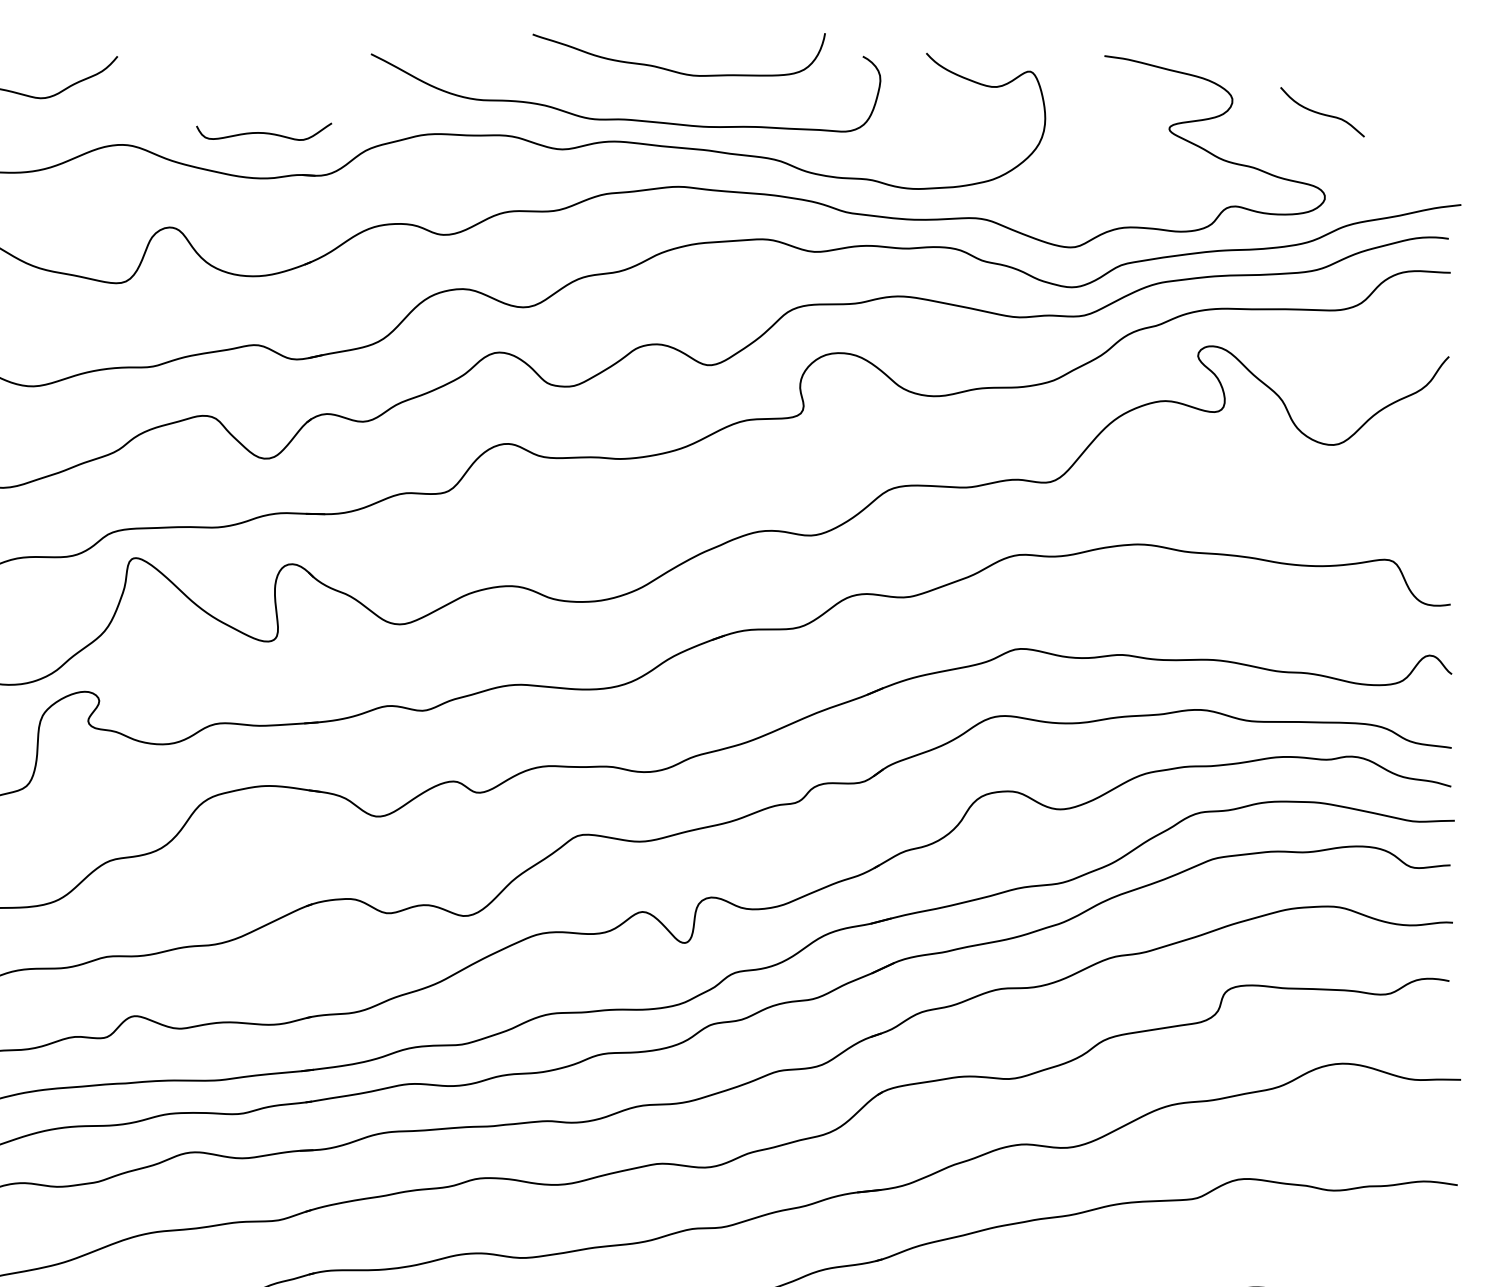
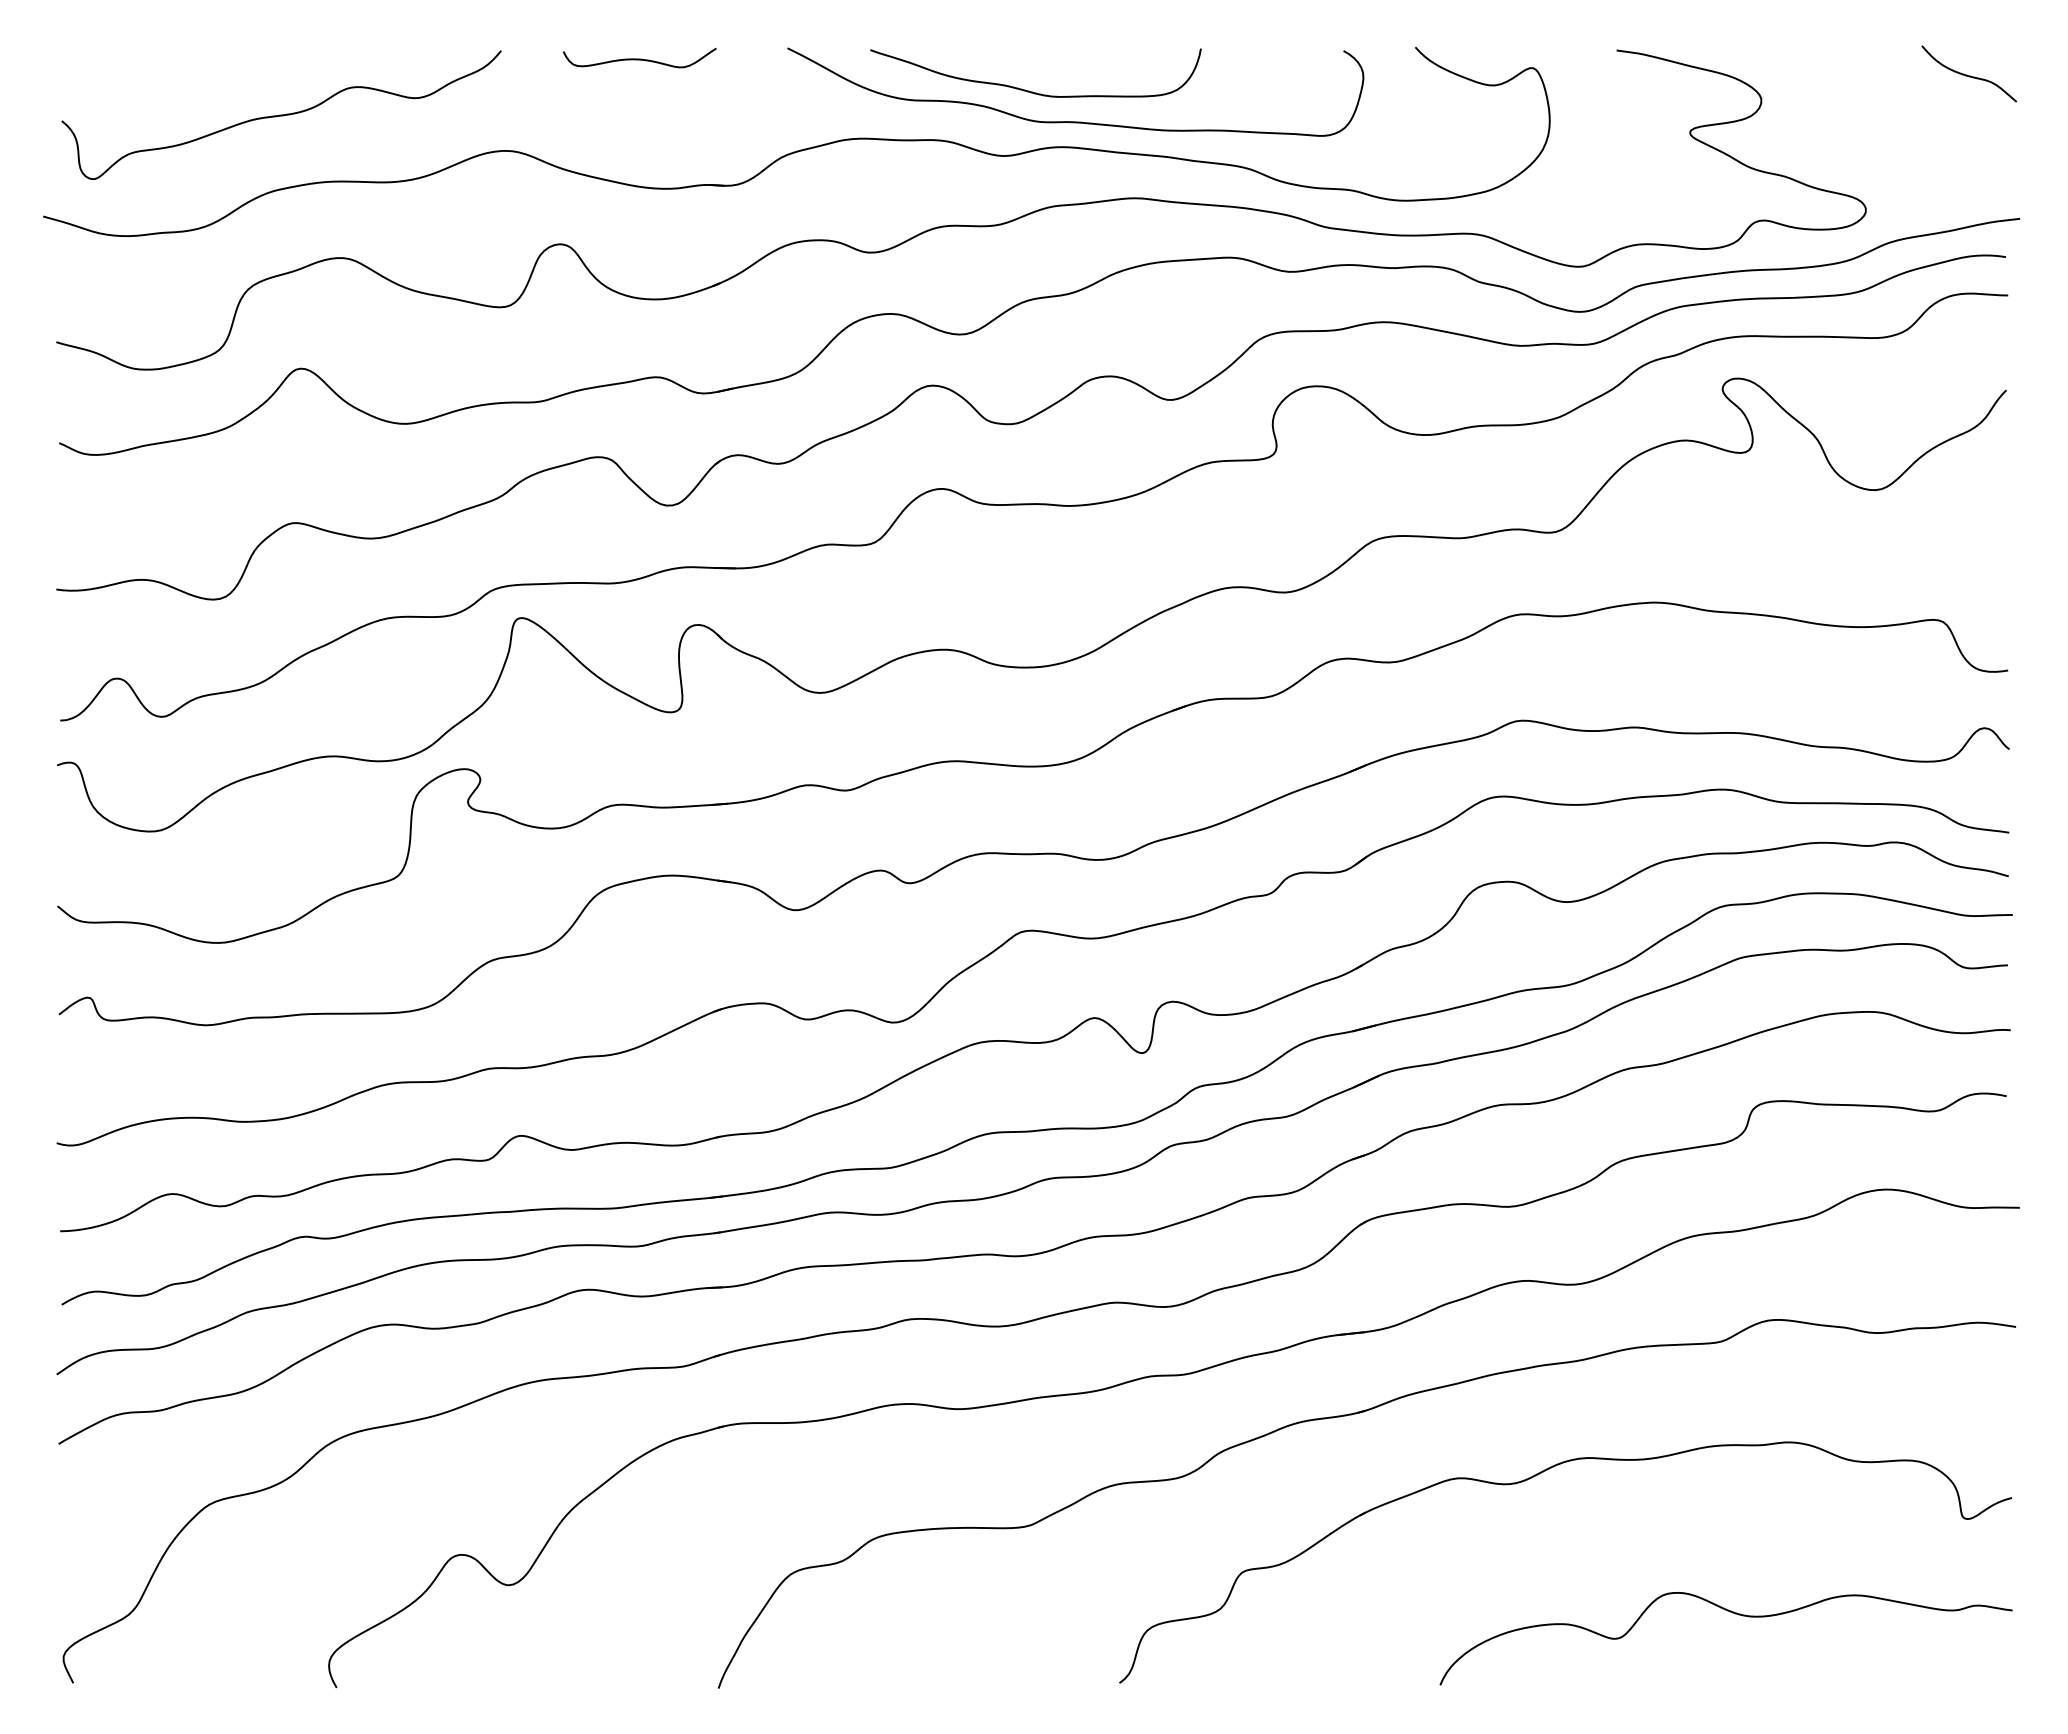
curve: (673, 70) -> (1029, 90), moved
curve: (1321, 112) -> (1967, 74), moved
curve: (263, 132) -> (639, 58), moved

